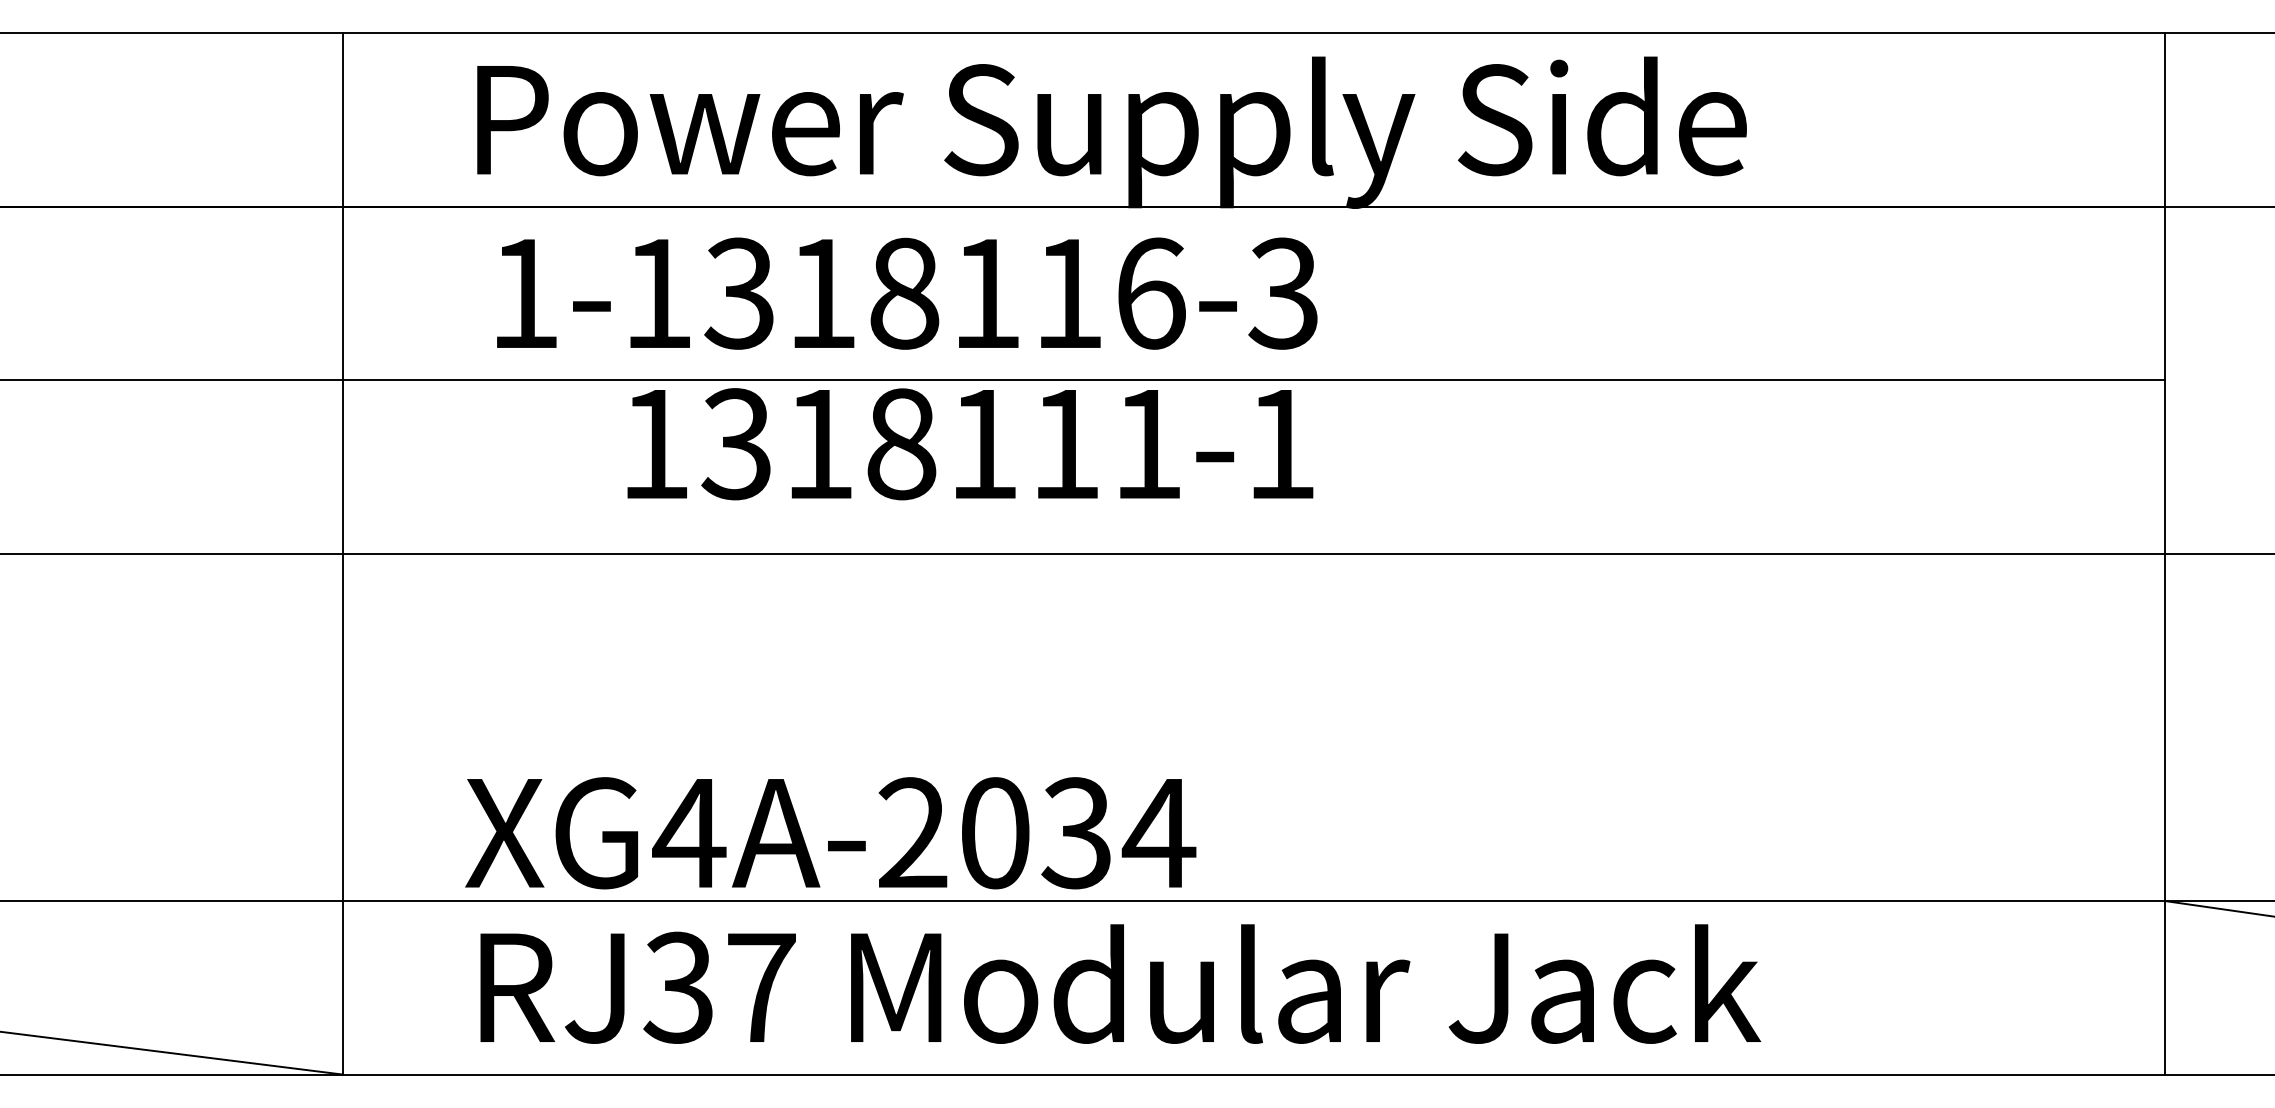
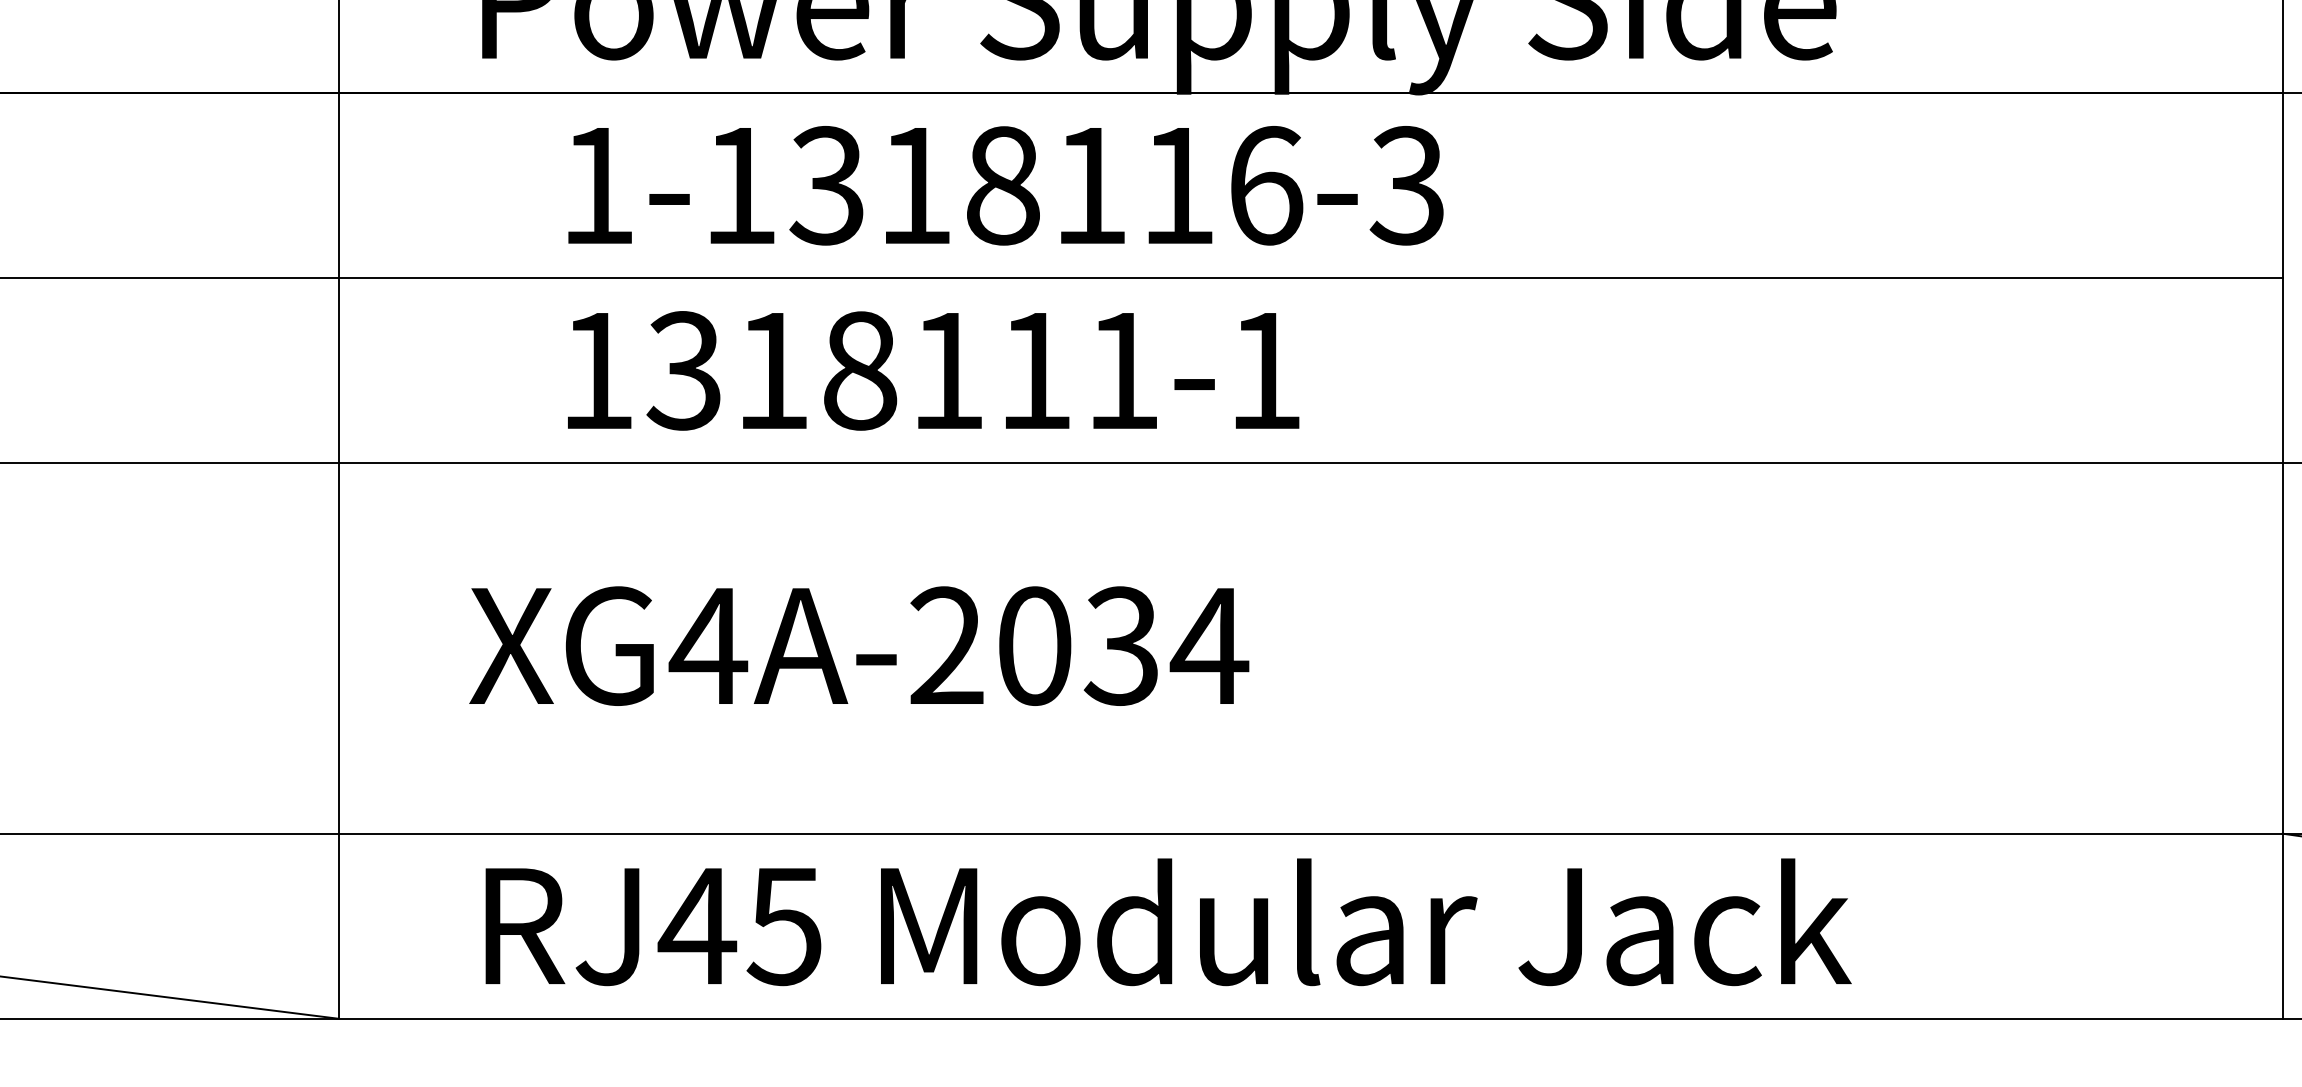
text: (907, 293) -> (1006, 185), moved
text: (970, 444) -> (933, 371), moved
text: (830, 833) -> (859, 646), moved
text: (718, 987) -> (739, 925), RJ37 -> RJ45

